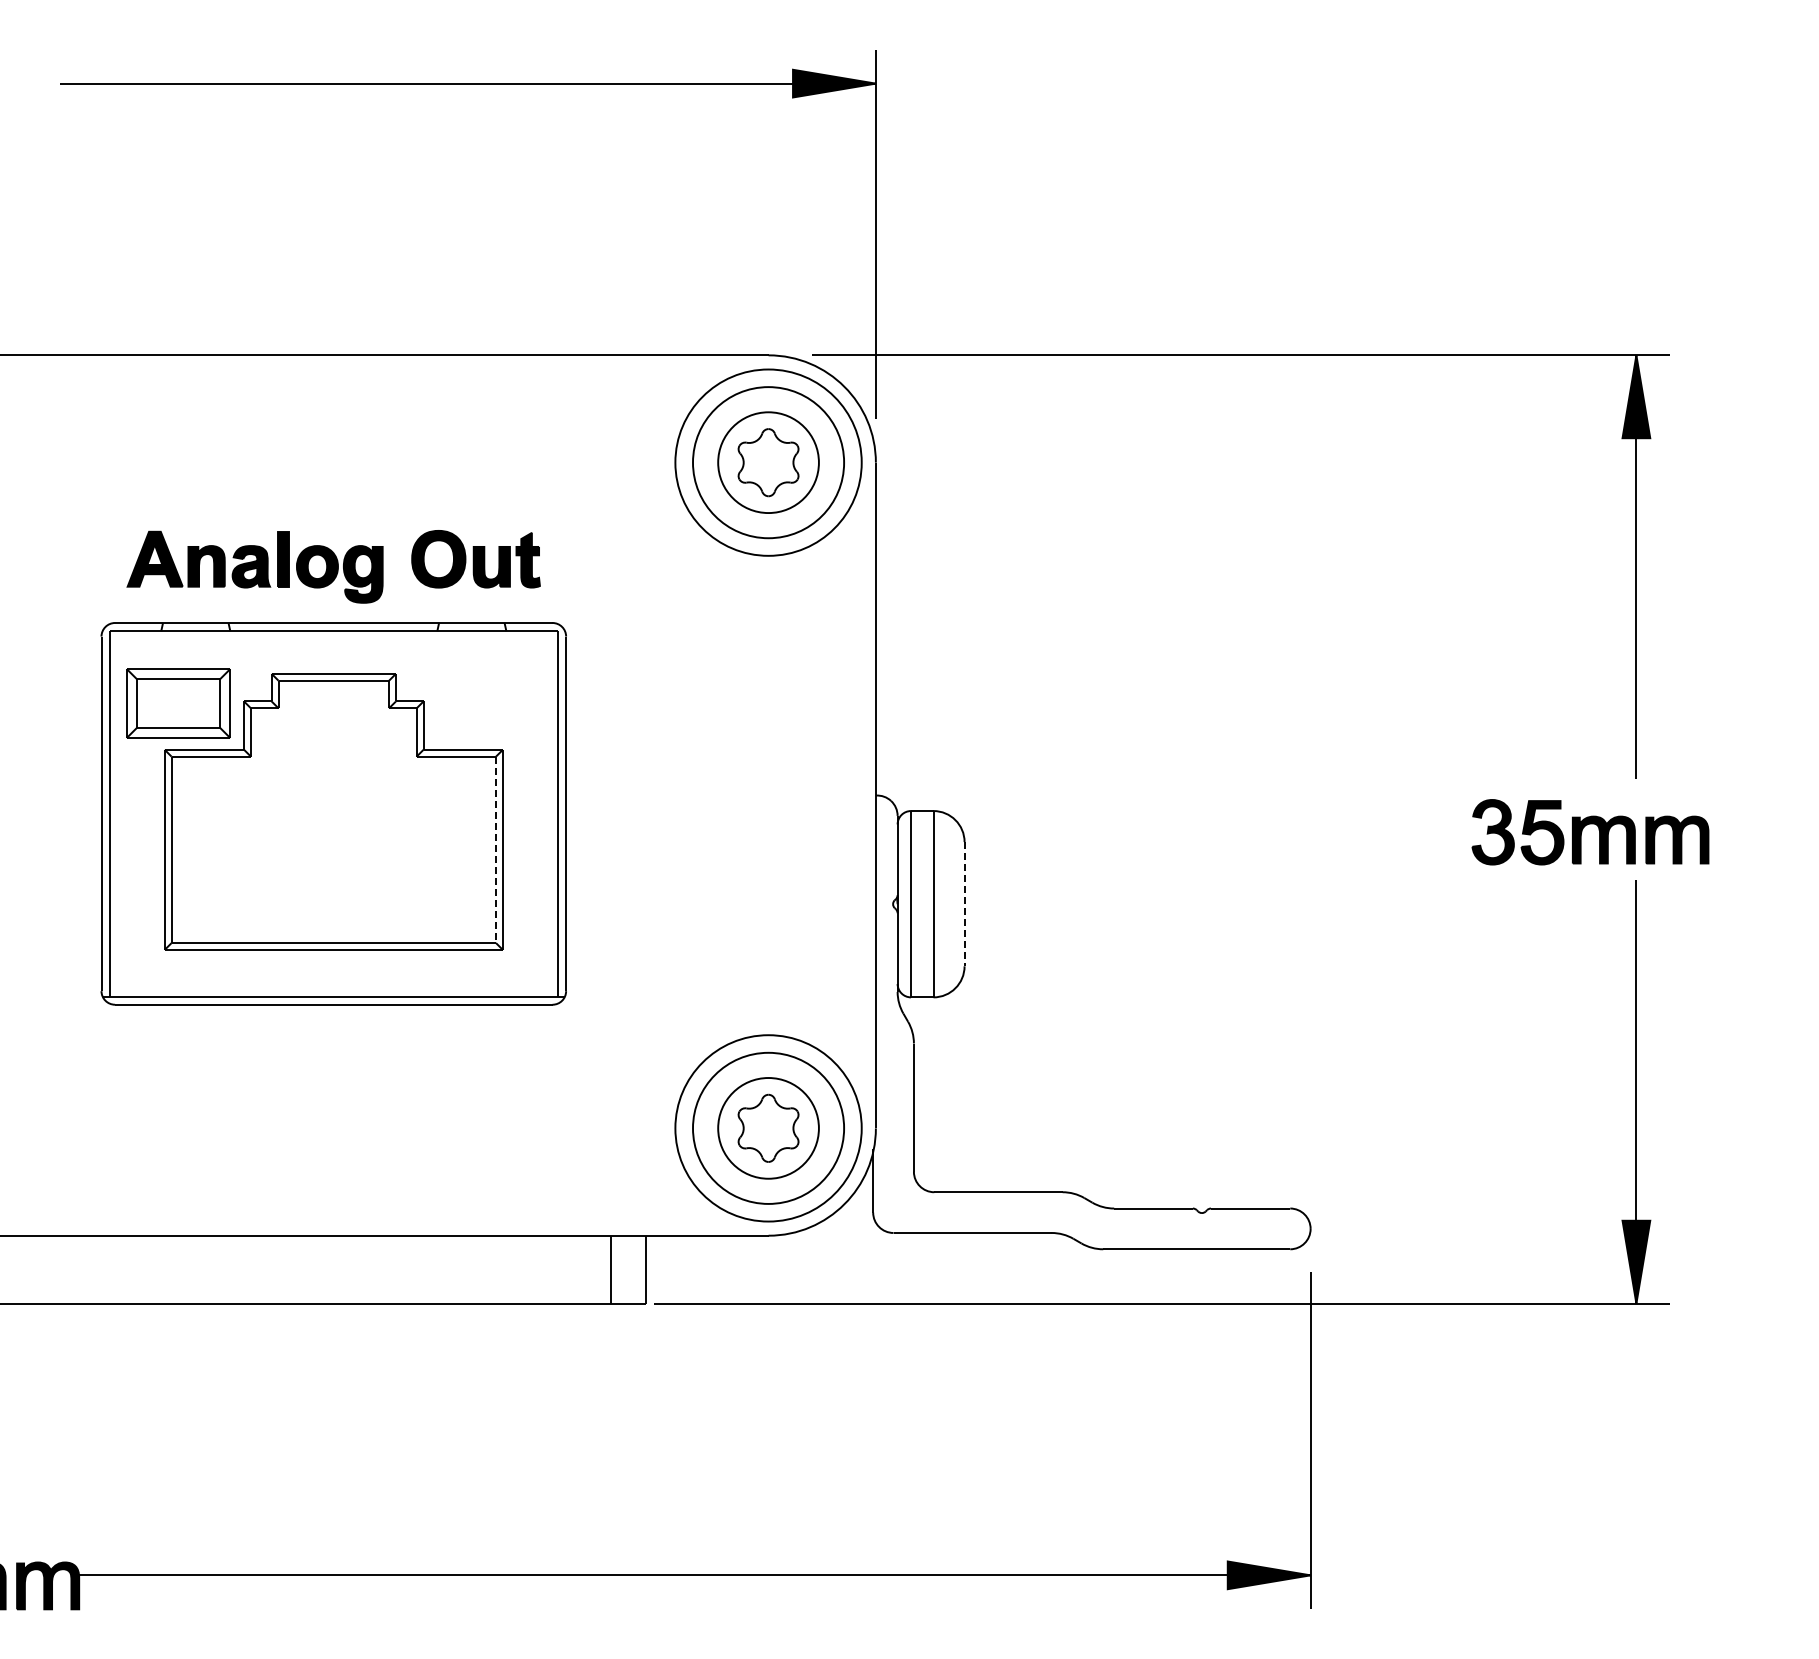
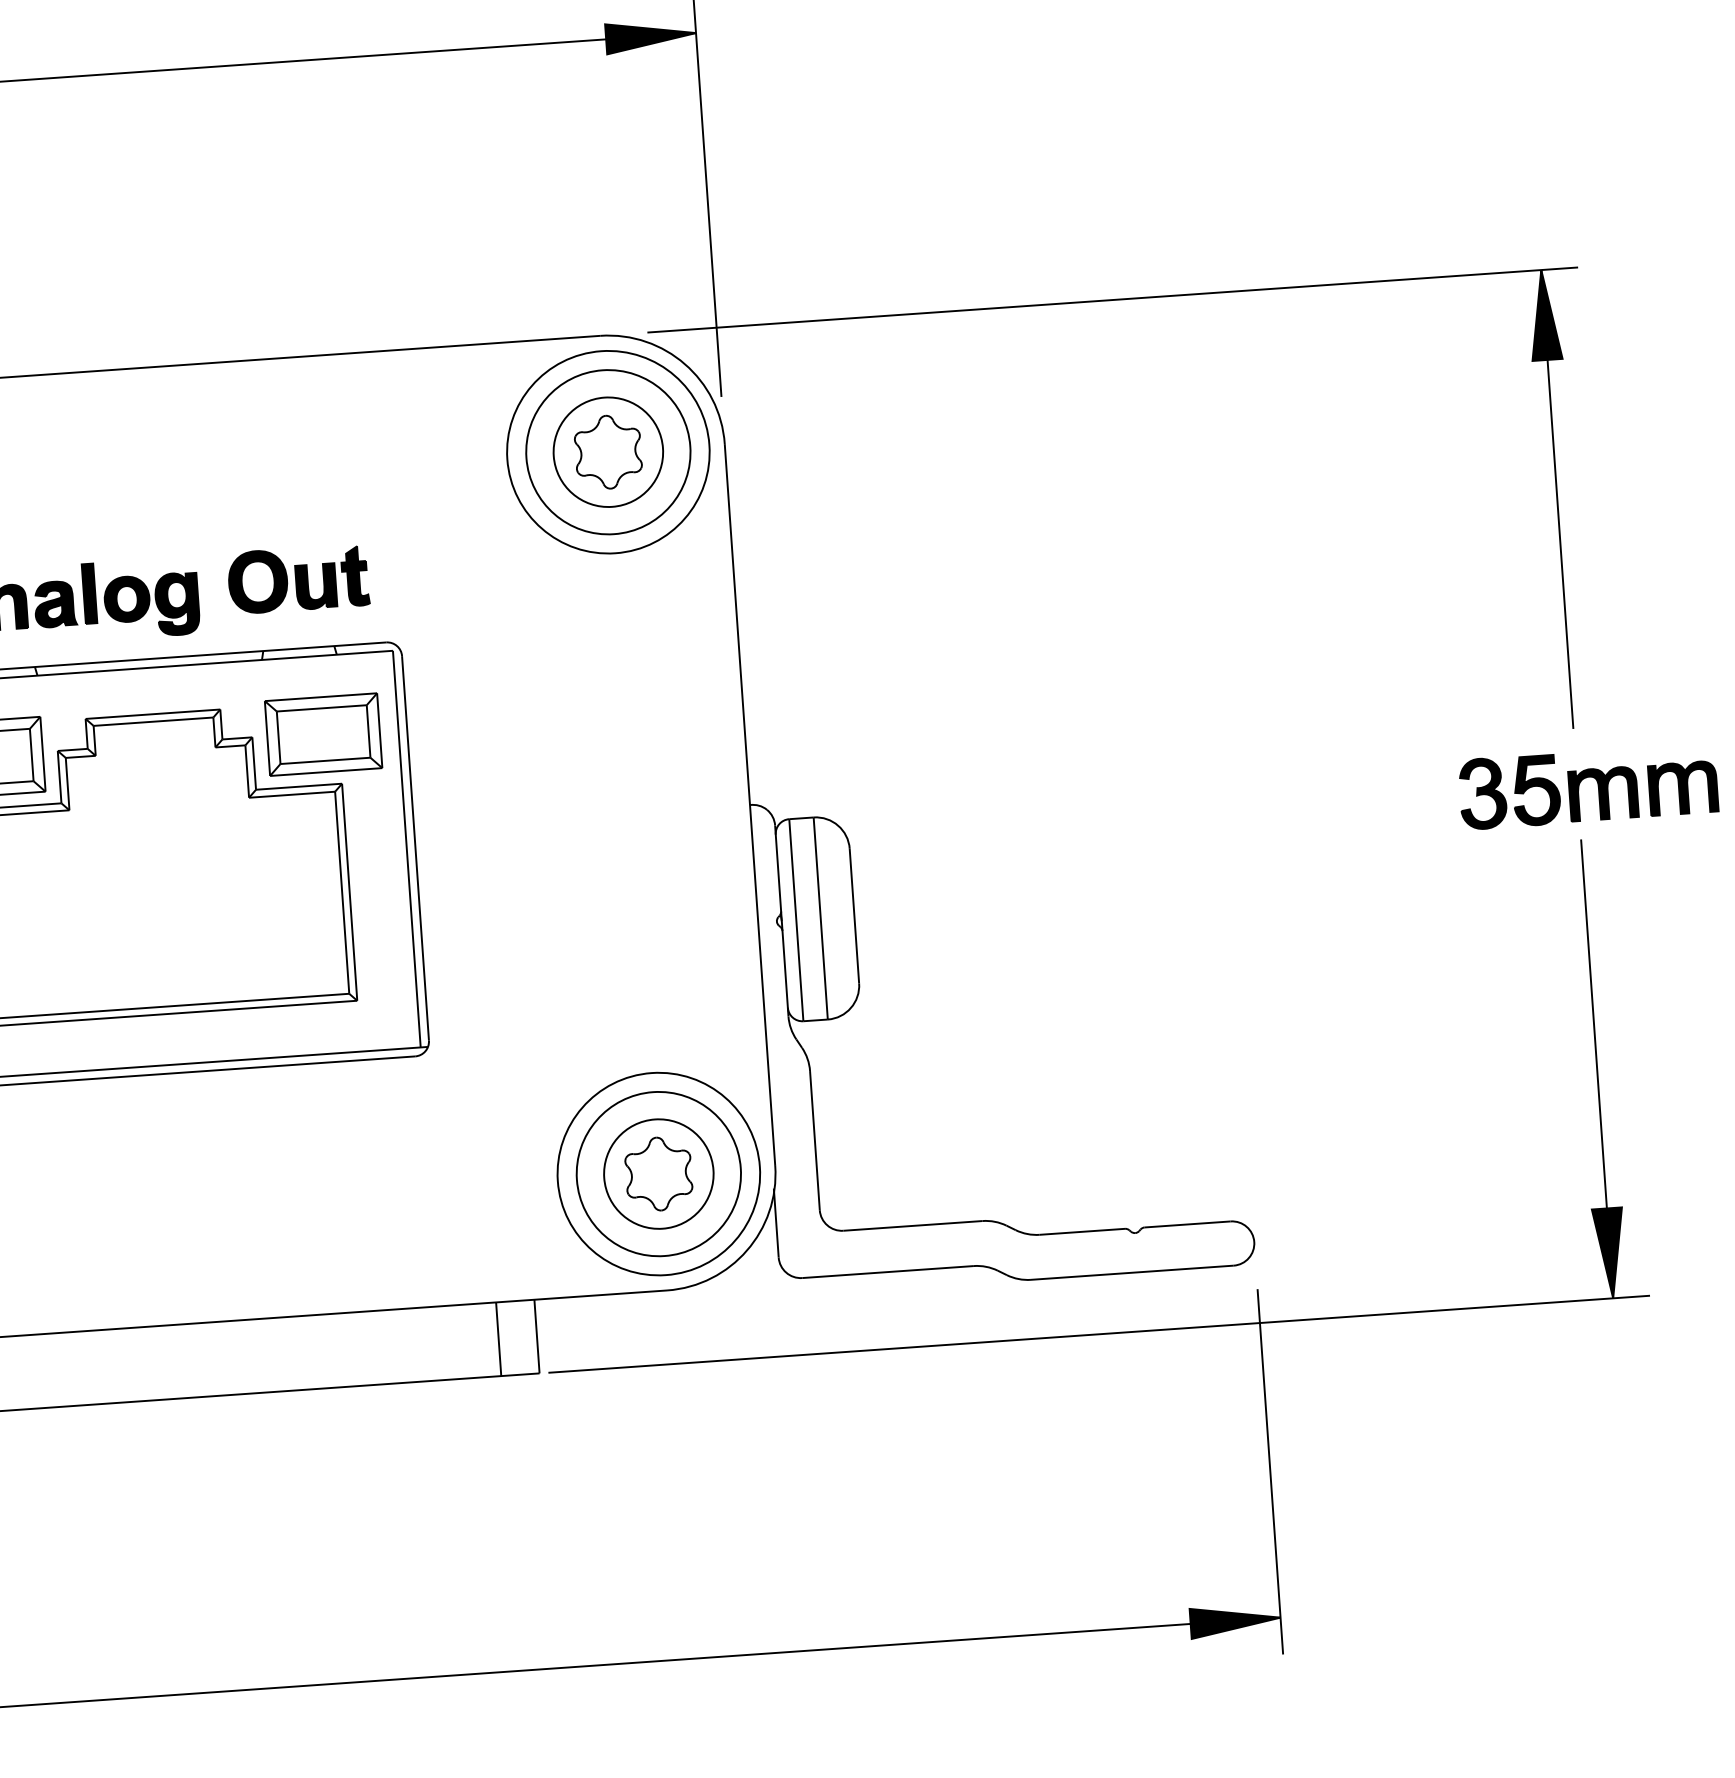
part: (488, 703) -> (322, 734), added
part: (1587, 825) -> (1584, 779), moved
line: (496, 850) -> (342, 893), dashed -> solid
line: (964, 904) -> (854, 916), dashed -> solid

